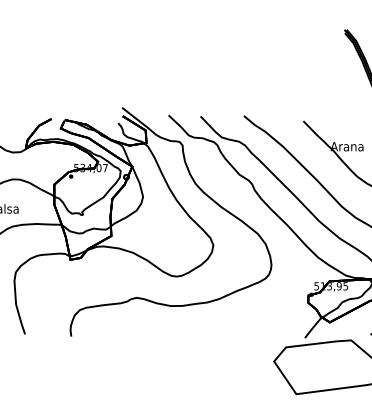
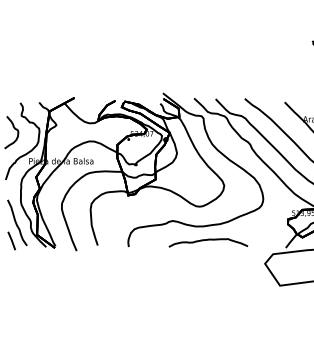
curve: (189, 326) -> (208, 240), added

